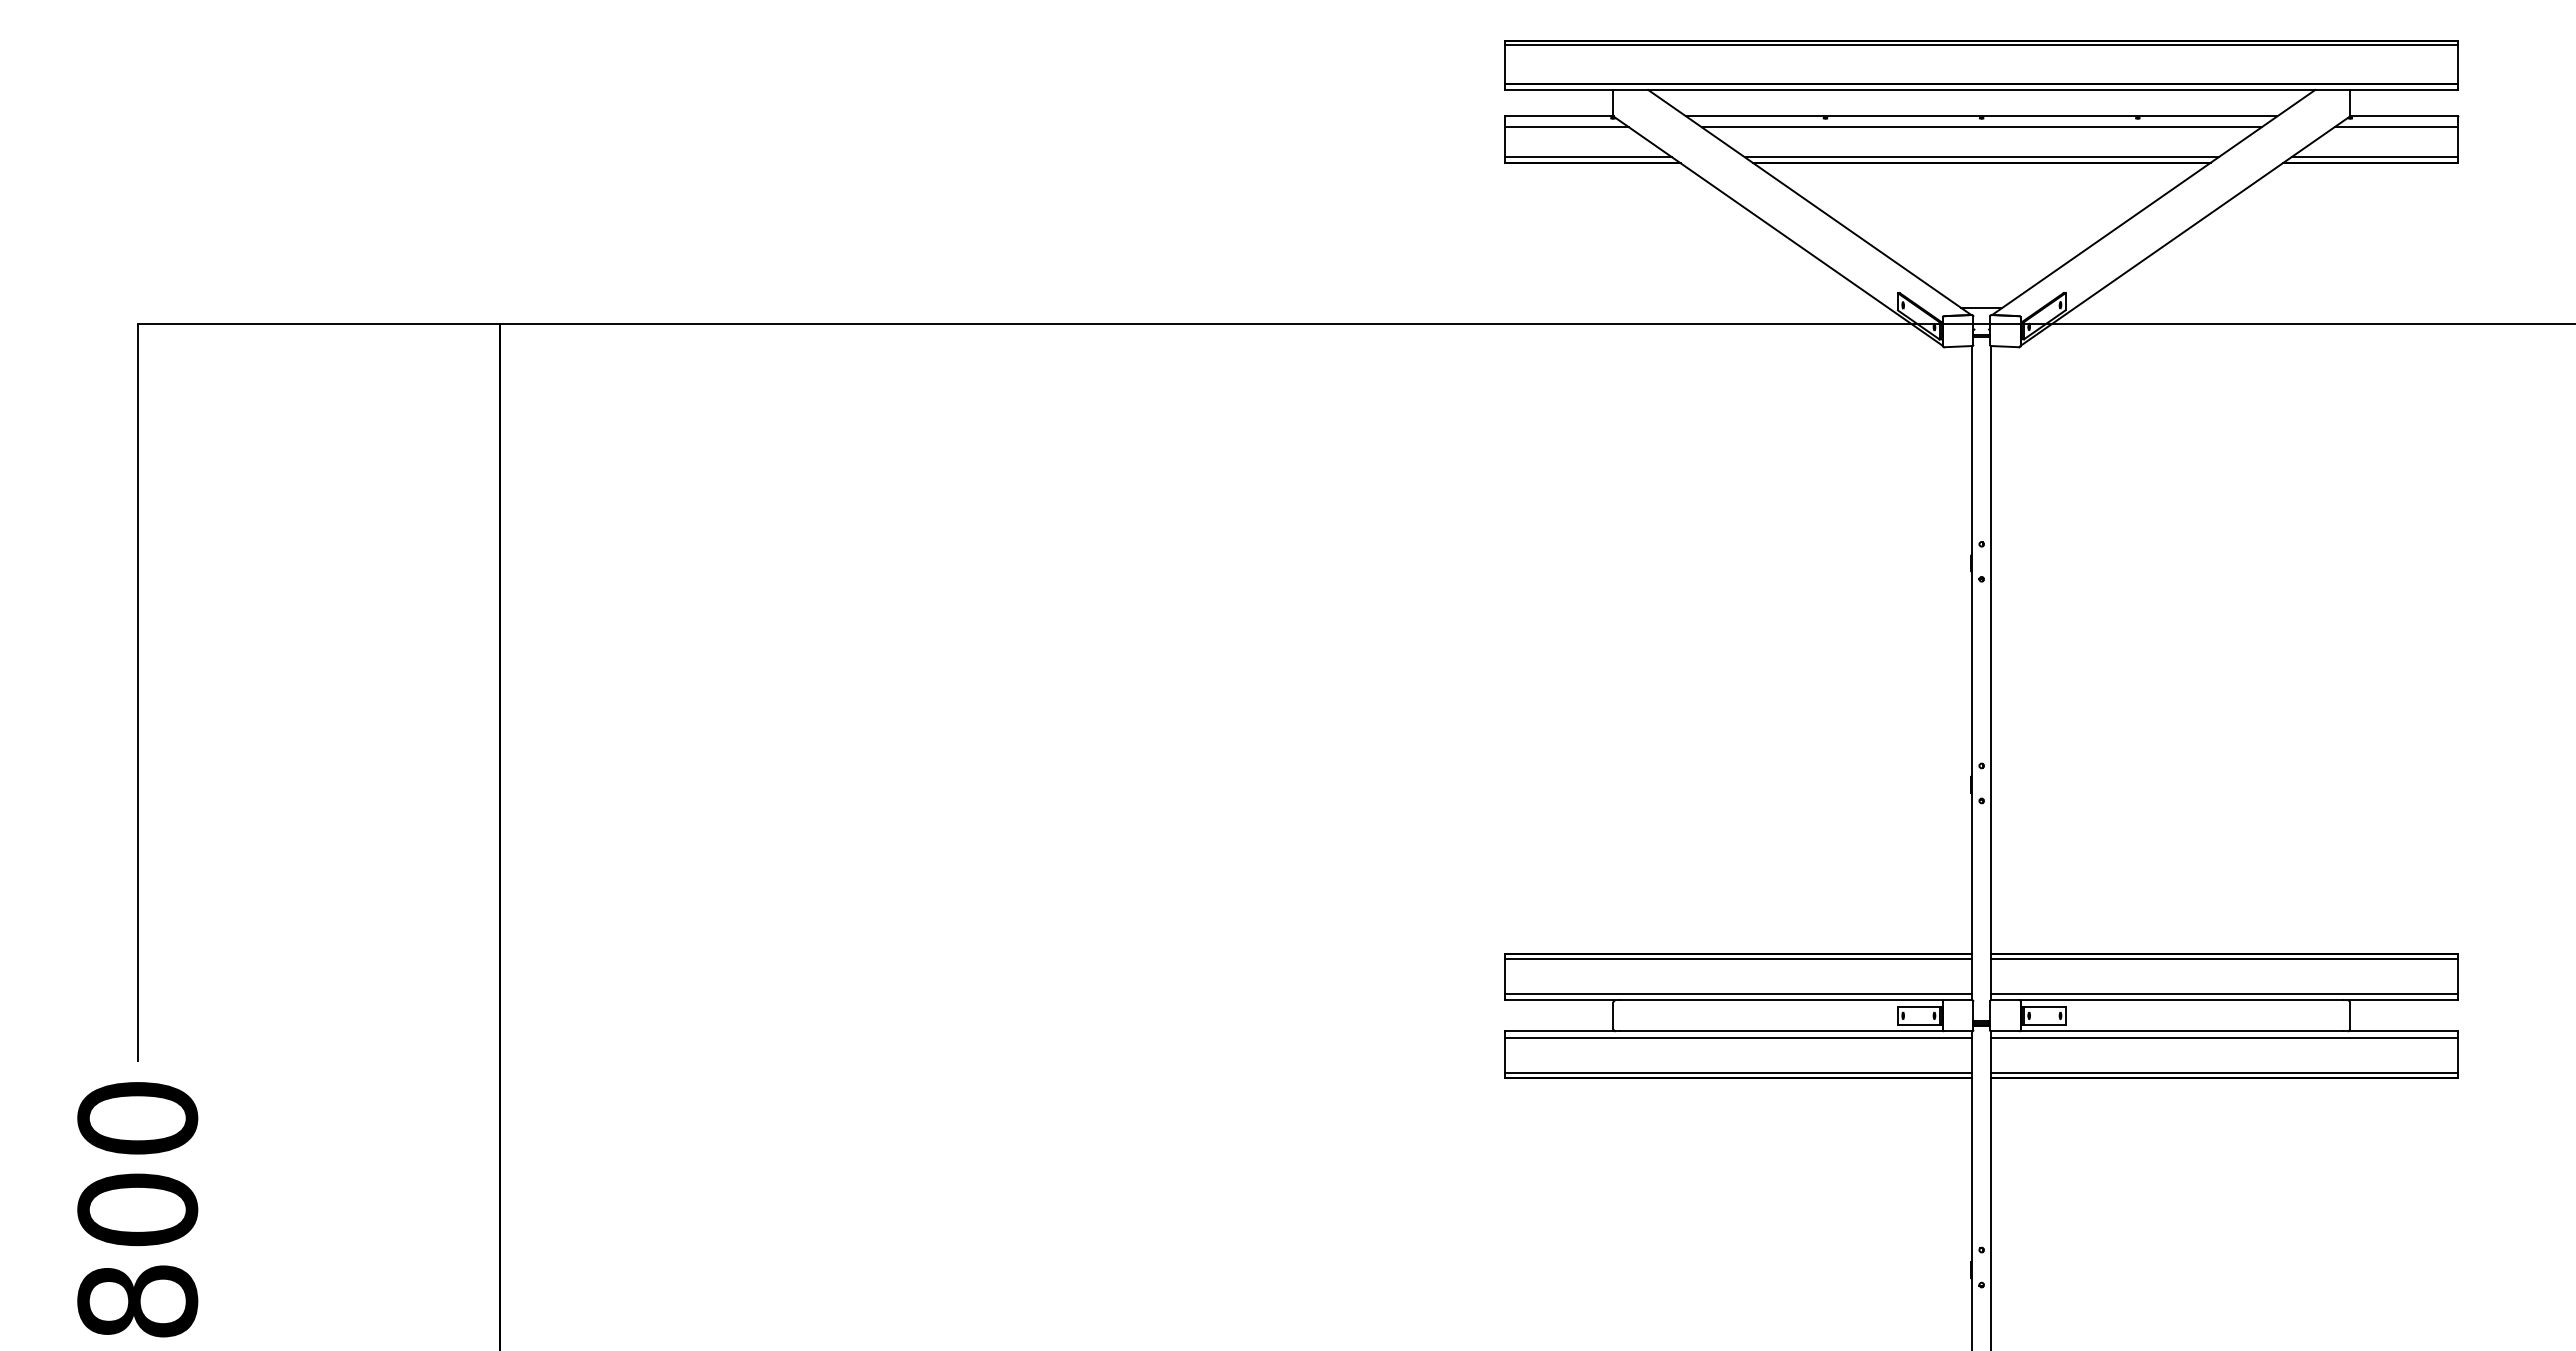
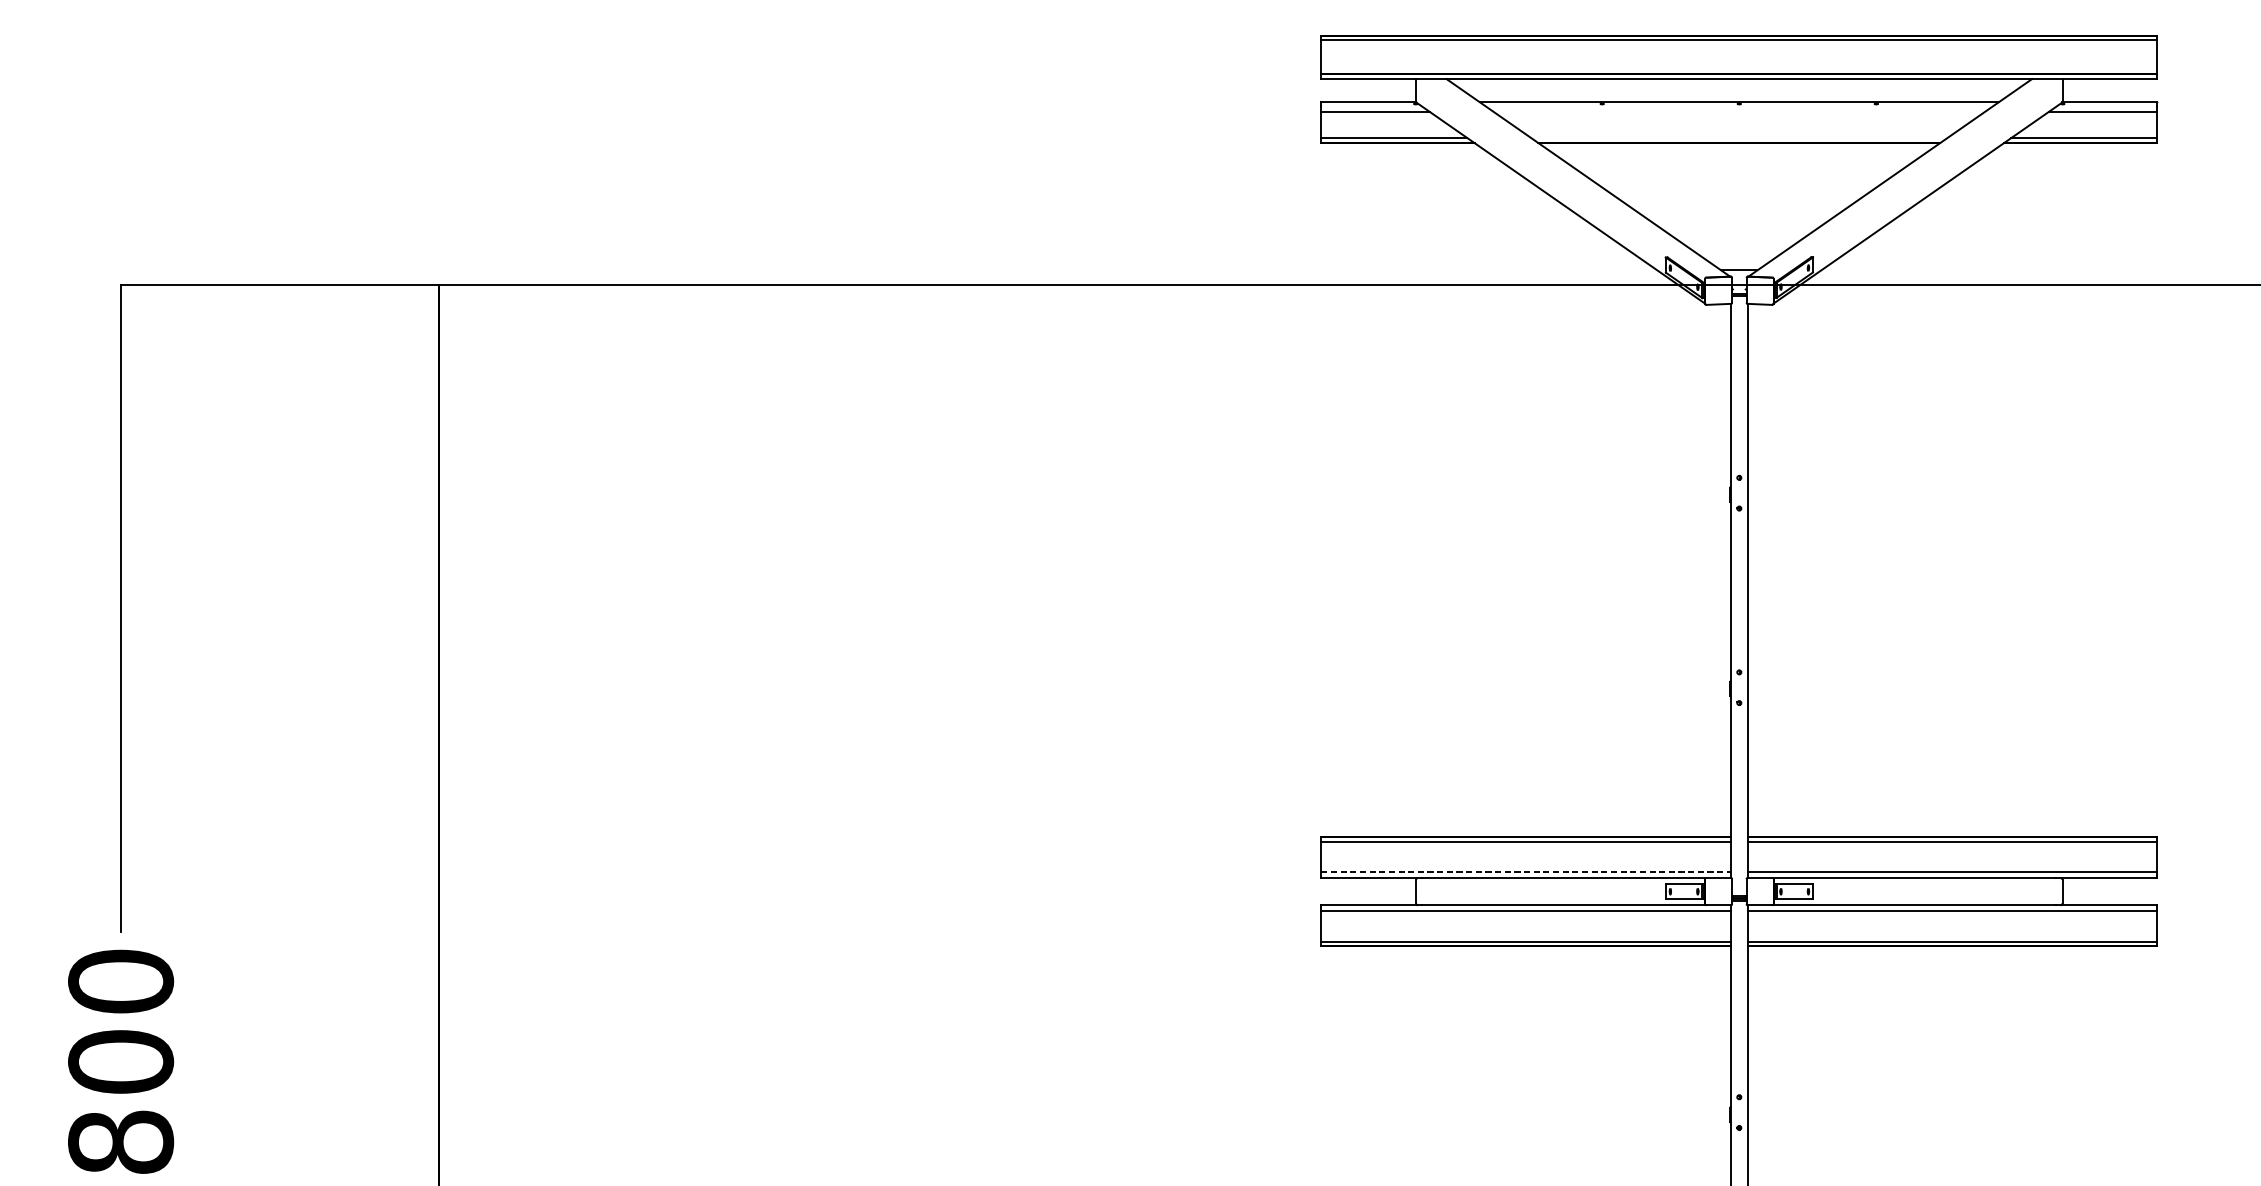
line: (1981, 127) -> (1739, 112), removed
line: (1981, 157) -> (1739, 138), removed
line: (1739, 993) -> (1526, 872), solid -> dashed

